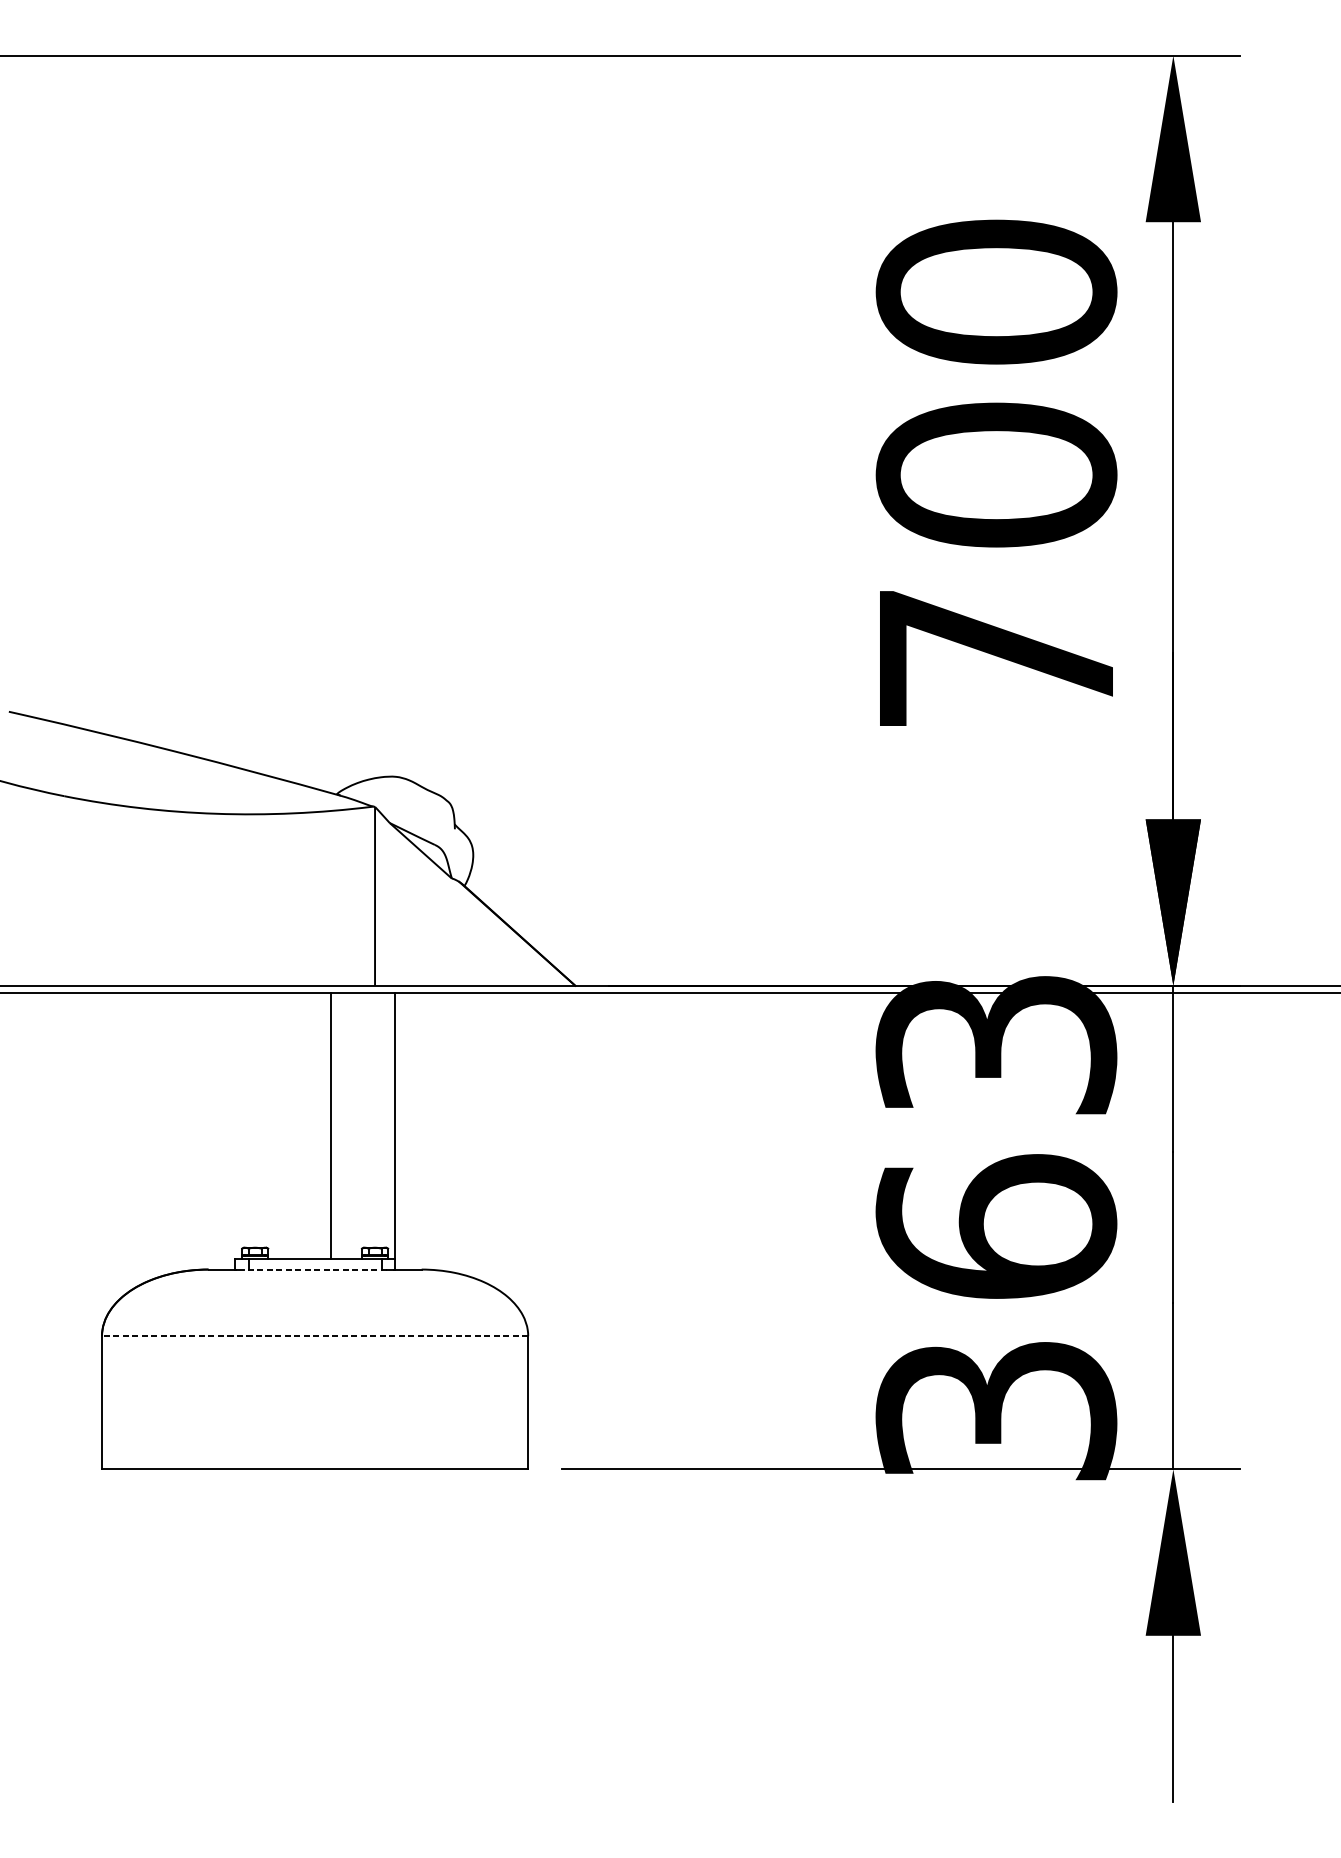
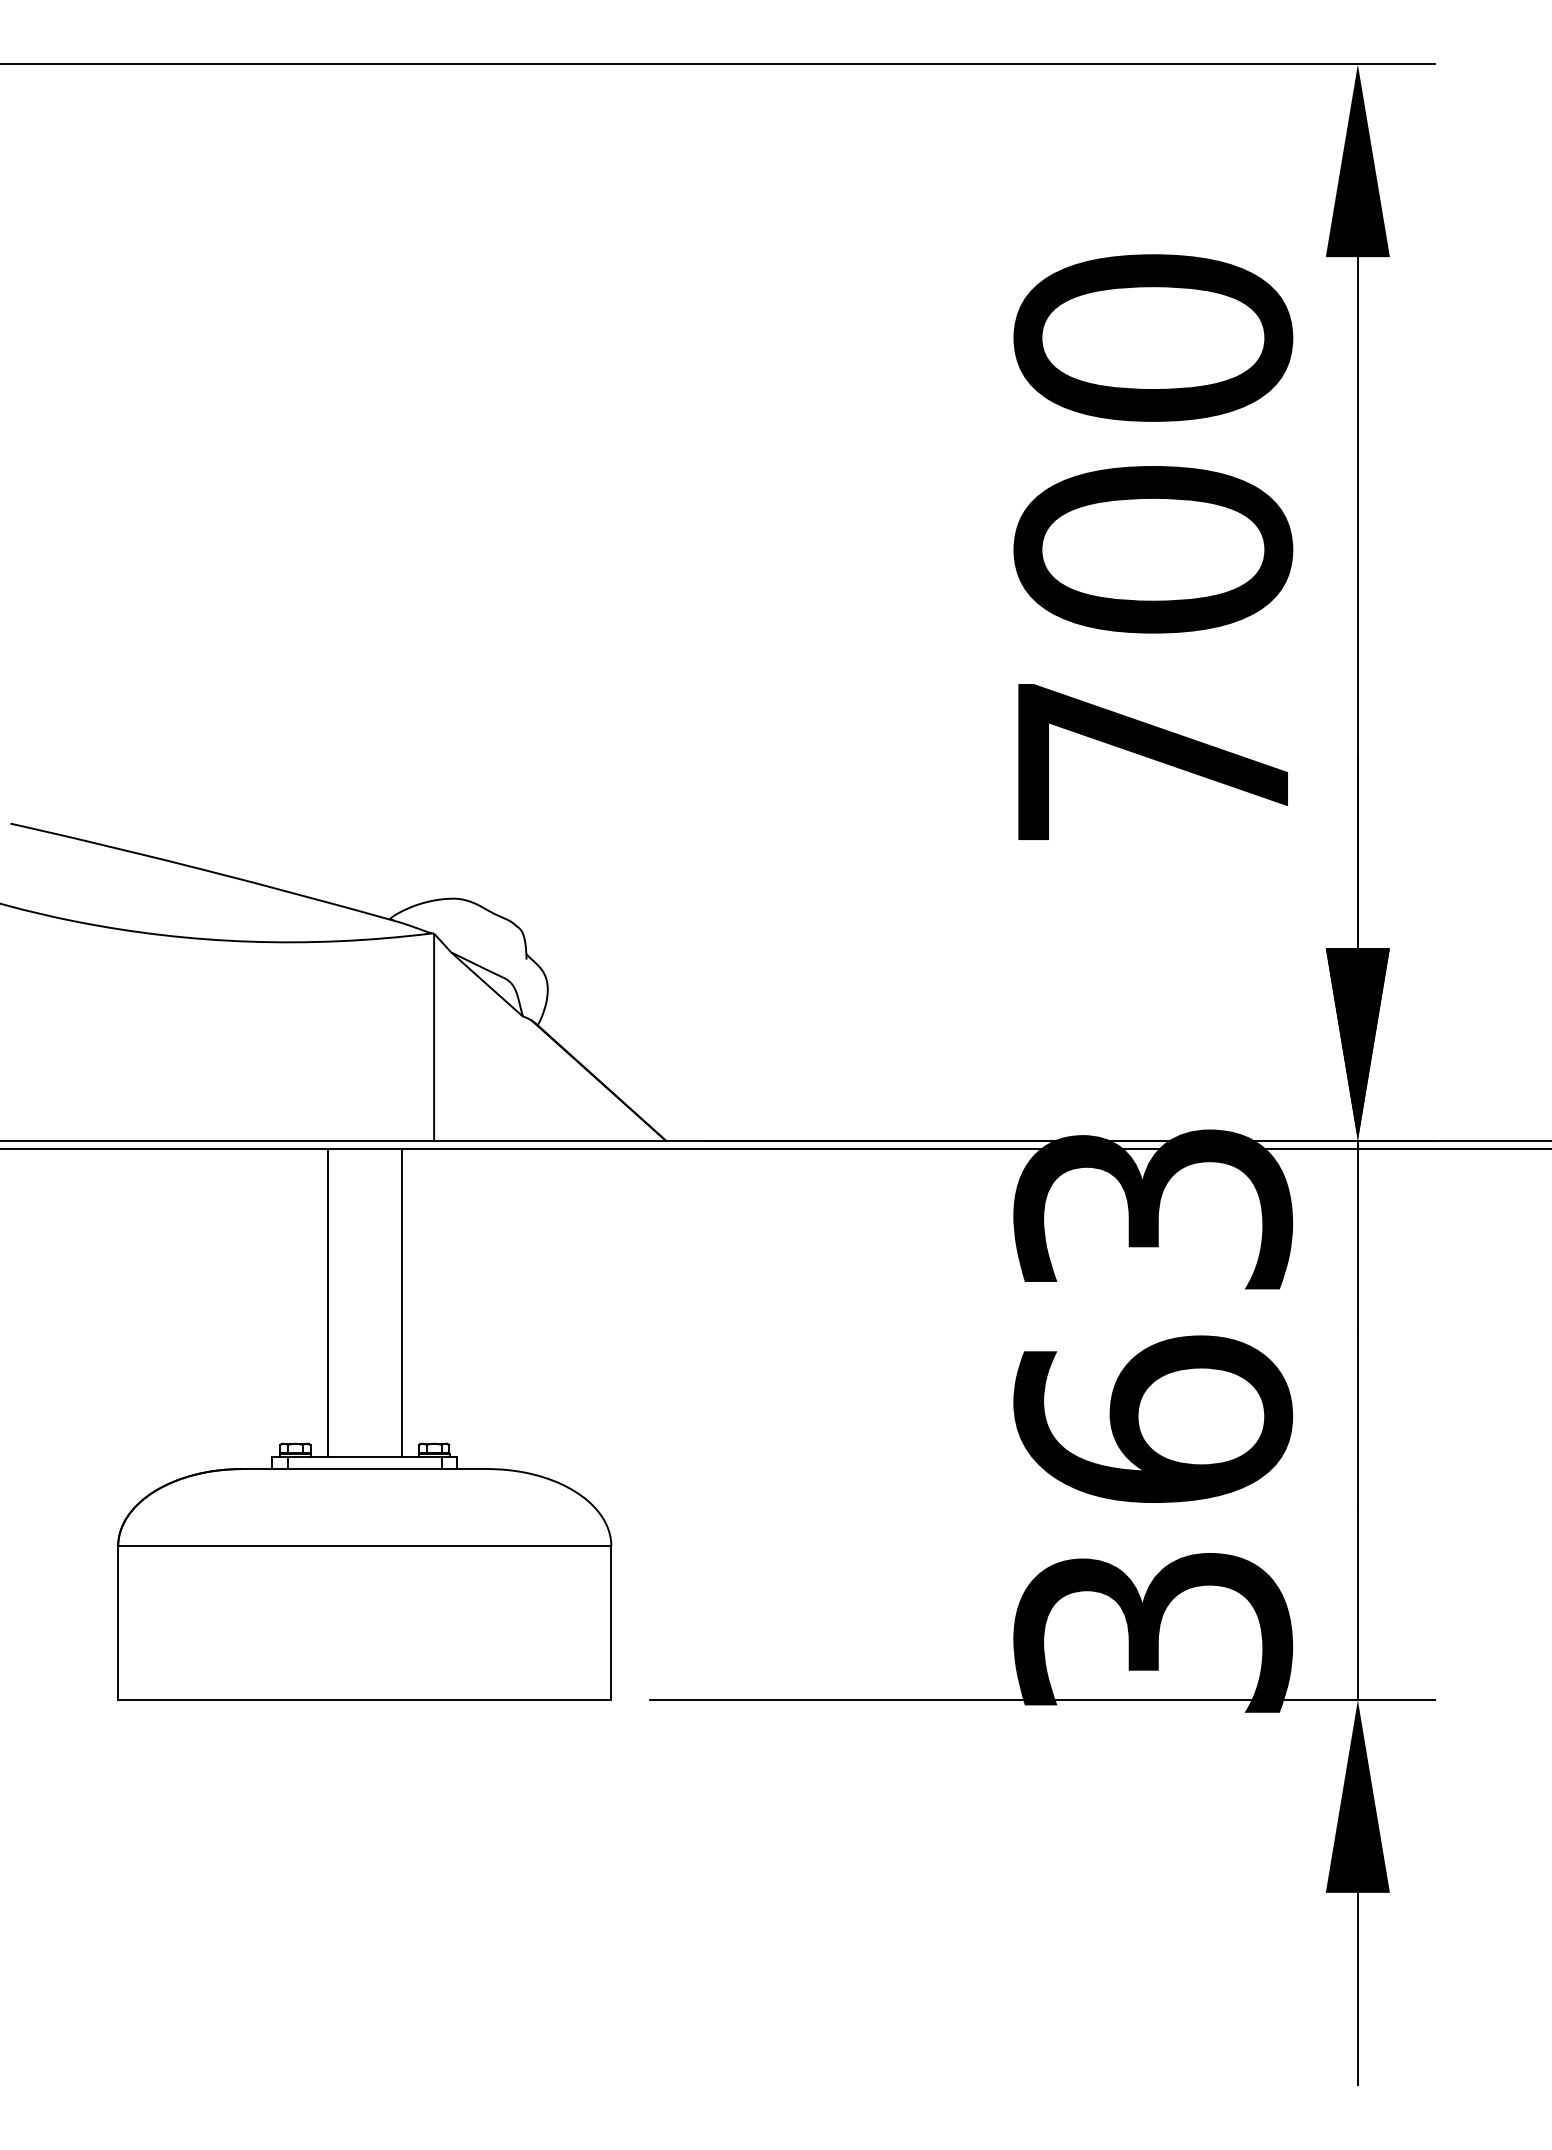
line: (331, 1125) -> (327, 1302), moved
line: (394, 1125) -> (401, 1302), moved
line: (314, 1269) -> (364, 1469), dashed -> solid
line: (314, 1336) -> (364, 1546), dashed -> solid

